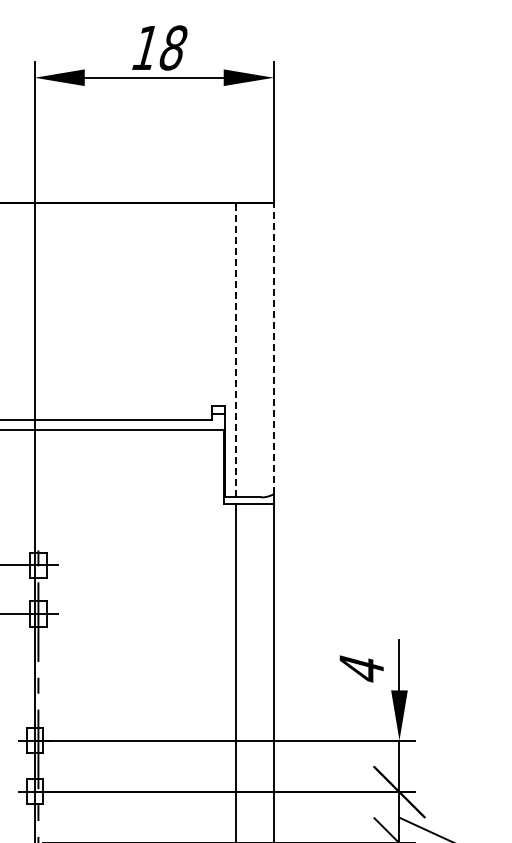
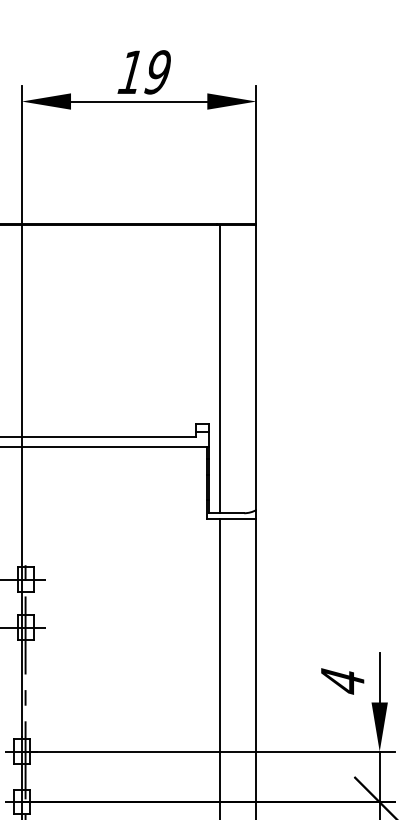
text: (173, 47) -> (158, 71), 18 -> 19
line: (273, 348) -> (256, 367), dashed -> solid
line: (236, 349) -> (219, 368), dashed -> solid

